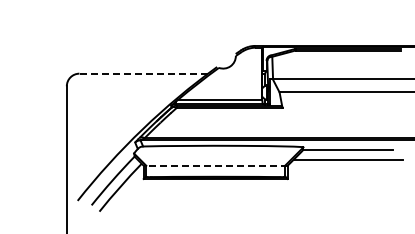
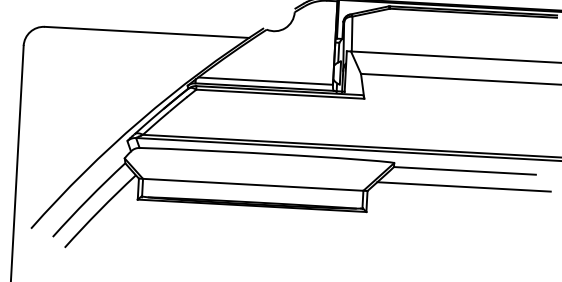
line: (143, 73) -> (146, 32), dashed -> solid
line: (215, 165) -> (252, 184), dashed -> solid

